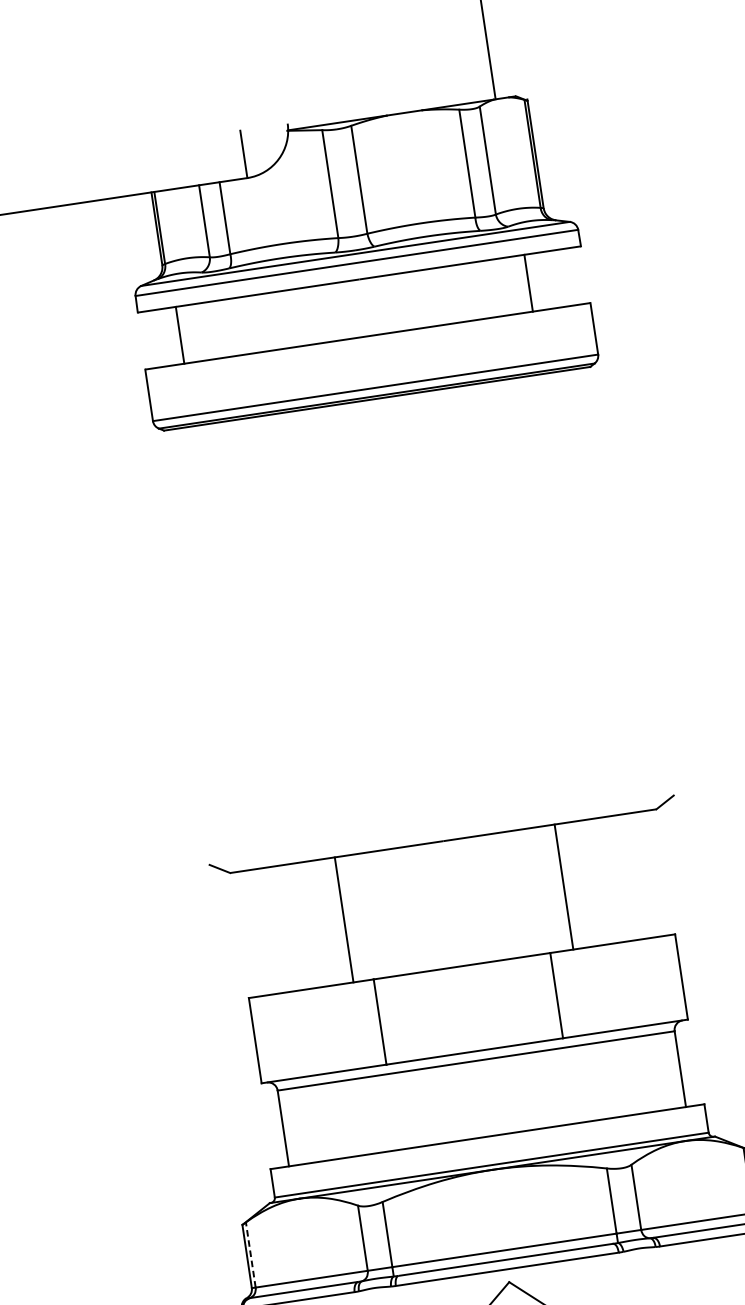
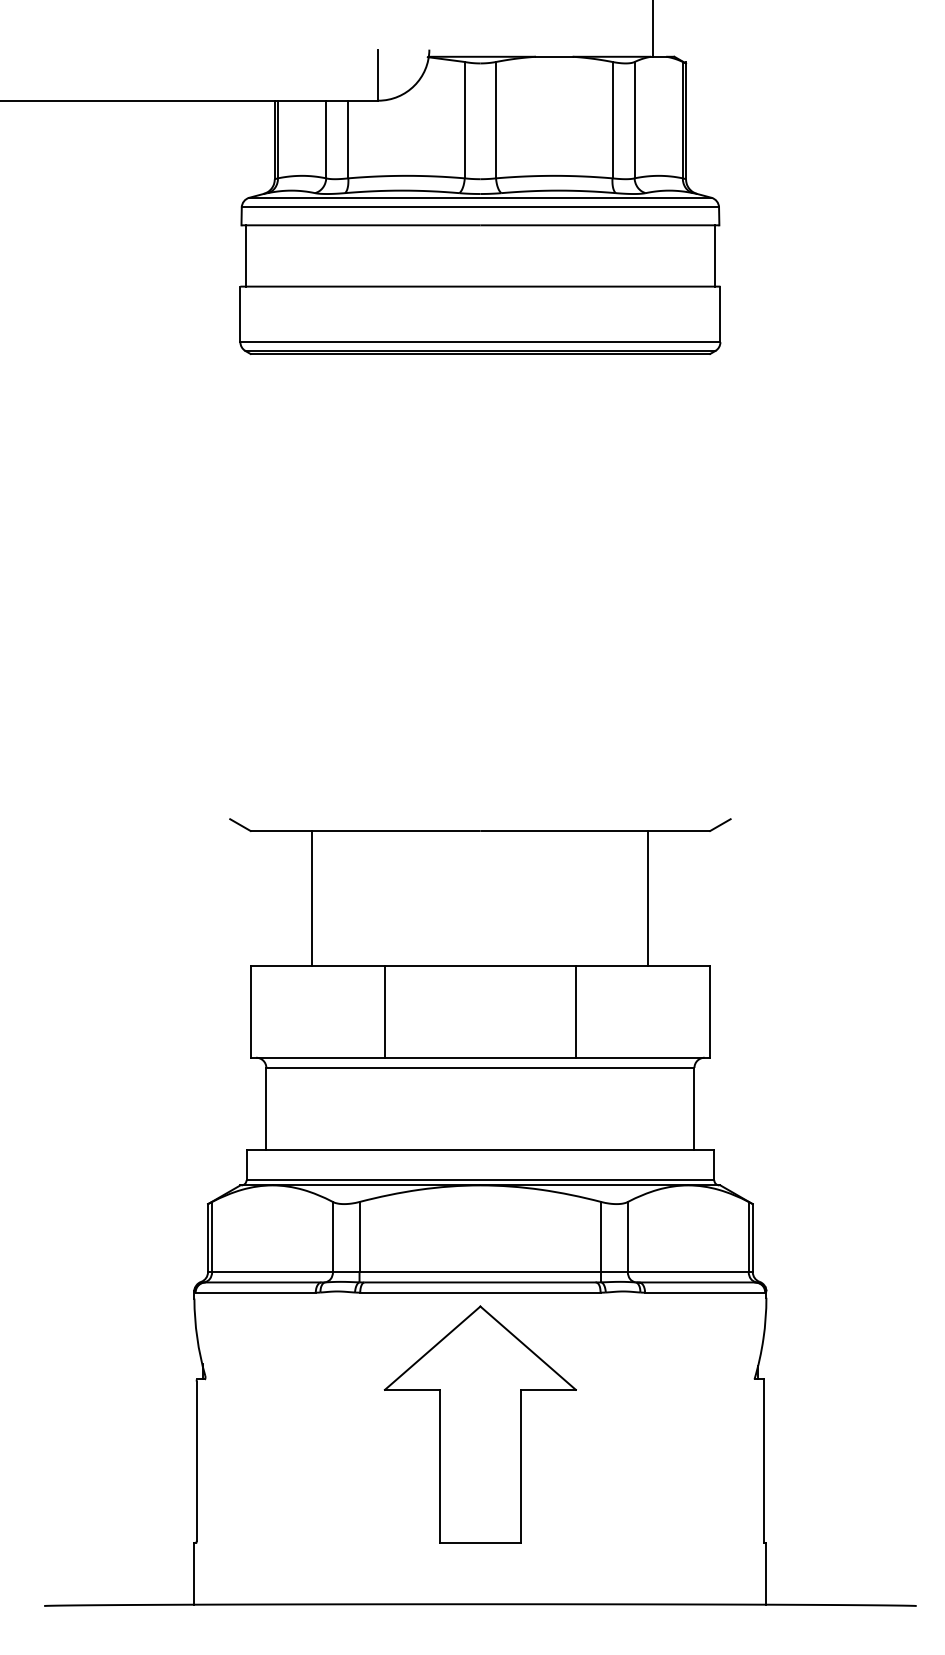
line: (528, 282) -> (715, 255), moved
line: (180, 334) -> (245, 255), moved
line: (564, 887) -> (648, 898), moved
line: (344, 919) -> (312, 898), moved
line: (251, 1254) -> (212, 1236), dashed -> solid

